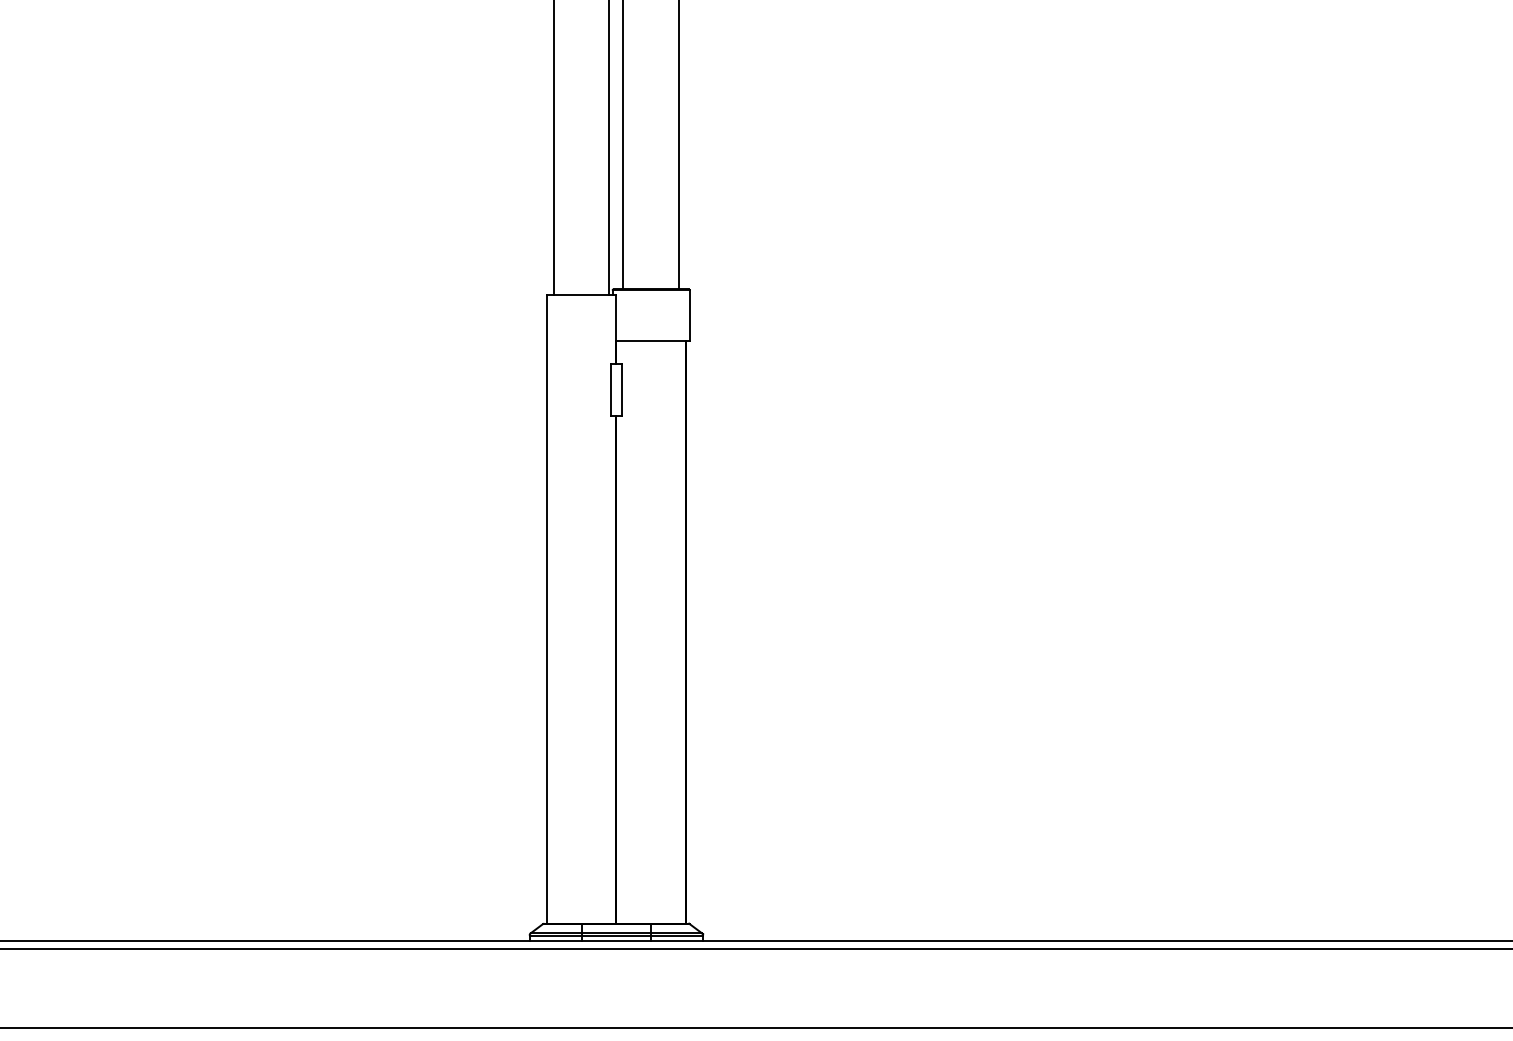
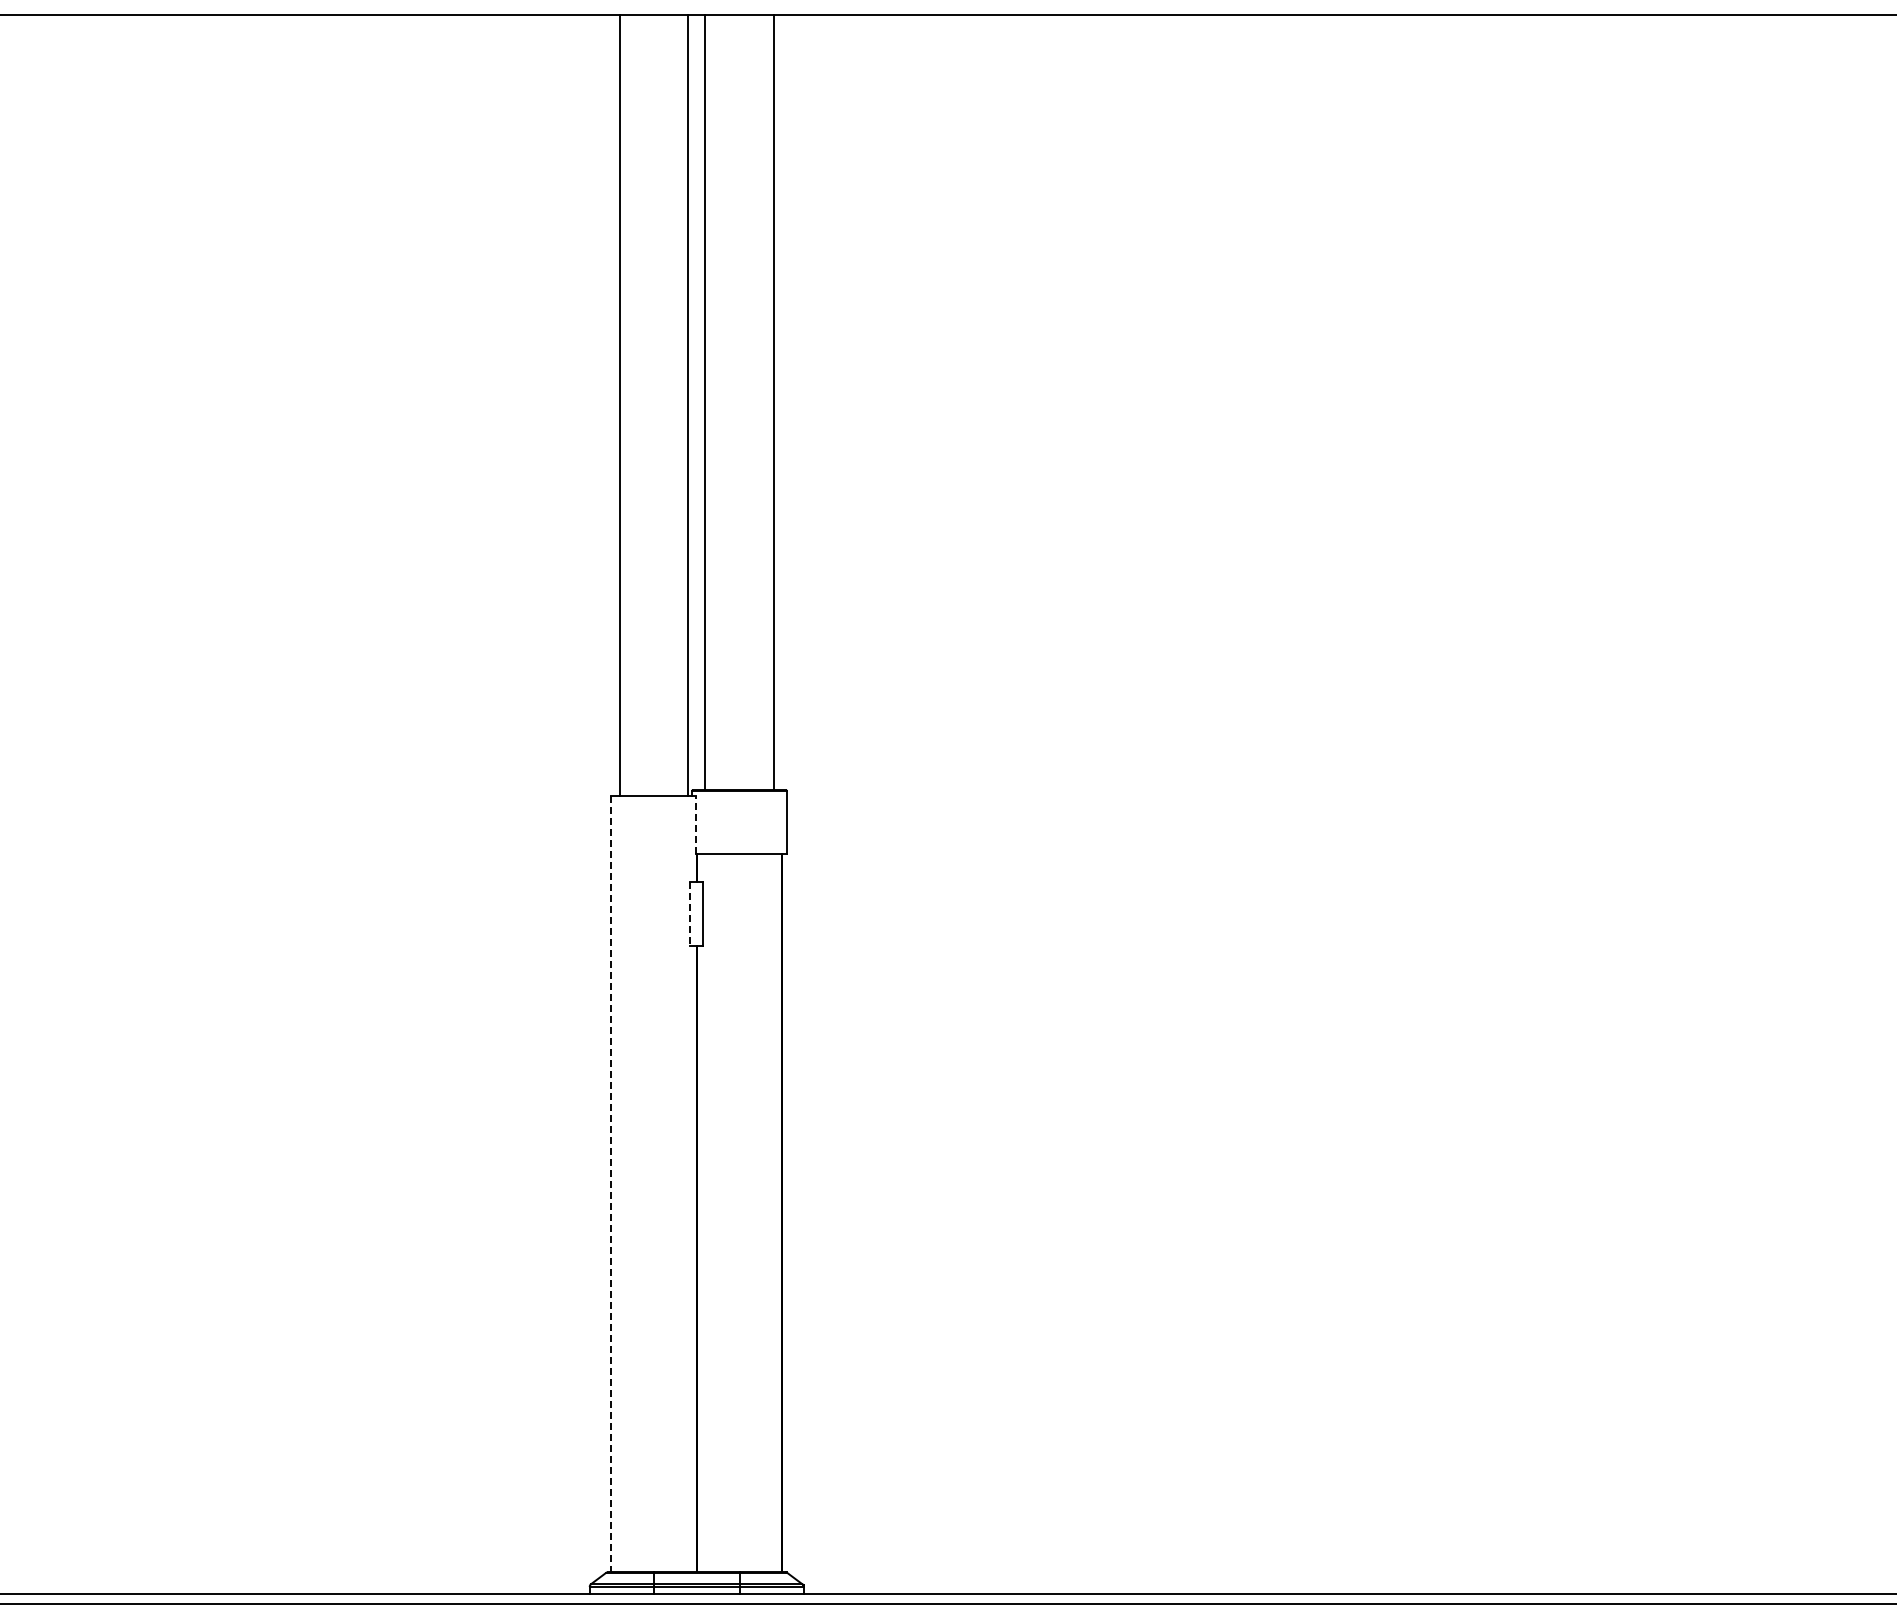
line: (616, 318) -> (696, 825), solid -> dashed
line: (611, 390) -> (690, 914), solid -> dashed
line: (547, 609) -> (611, 1184), solid -> dashed

